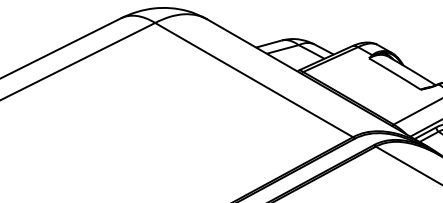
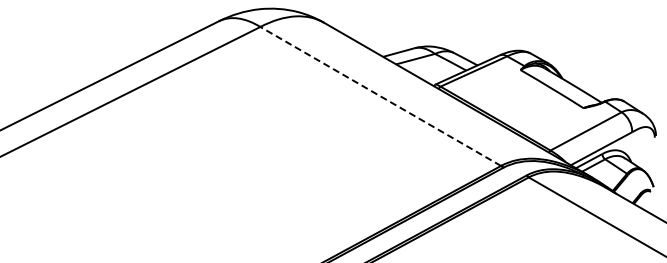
line: (253, 80) -> (380, 96), solid -> dashed

